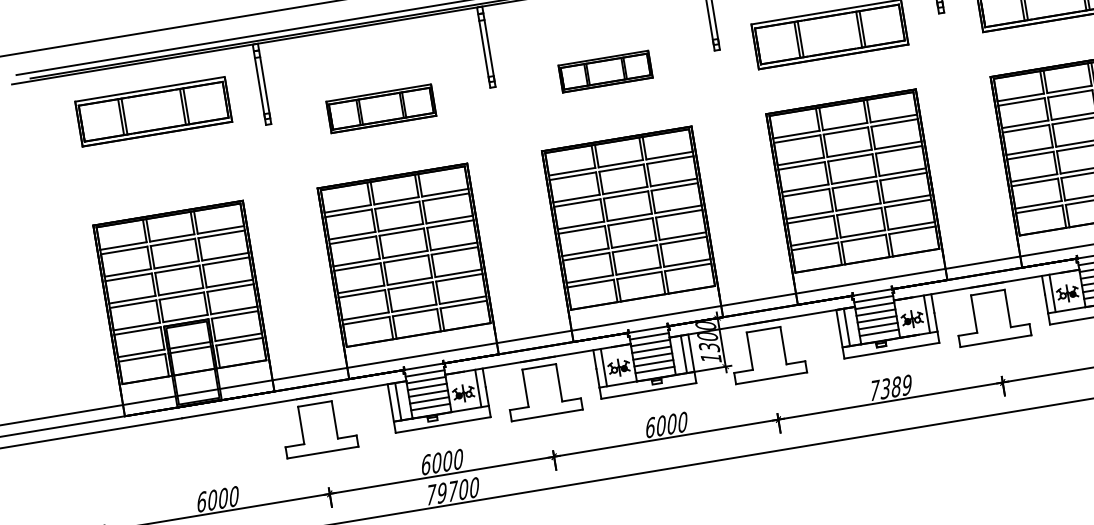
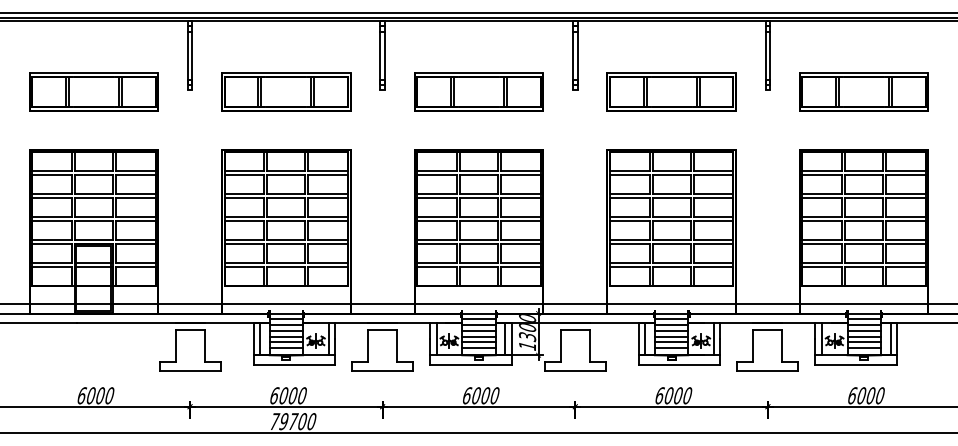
part: (604, 71) -> (478, 91), size x1.67
part: (381, 108) -> (286, 91), size x1.43
part: (153, 111) -> (93, 91), moved
text: (889, 387) -> (672, 395), 7389 -> 6000

